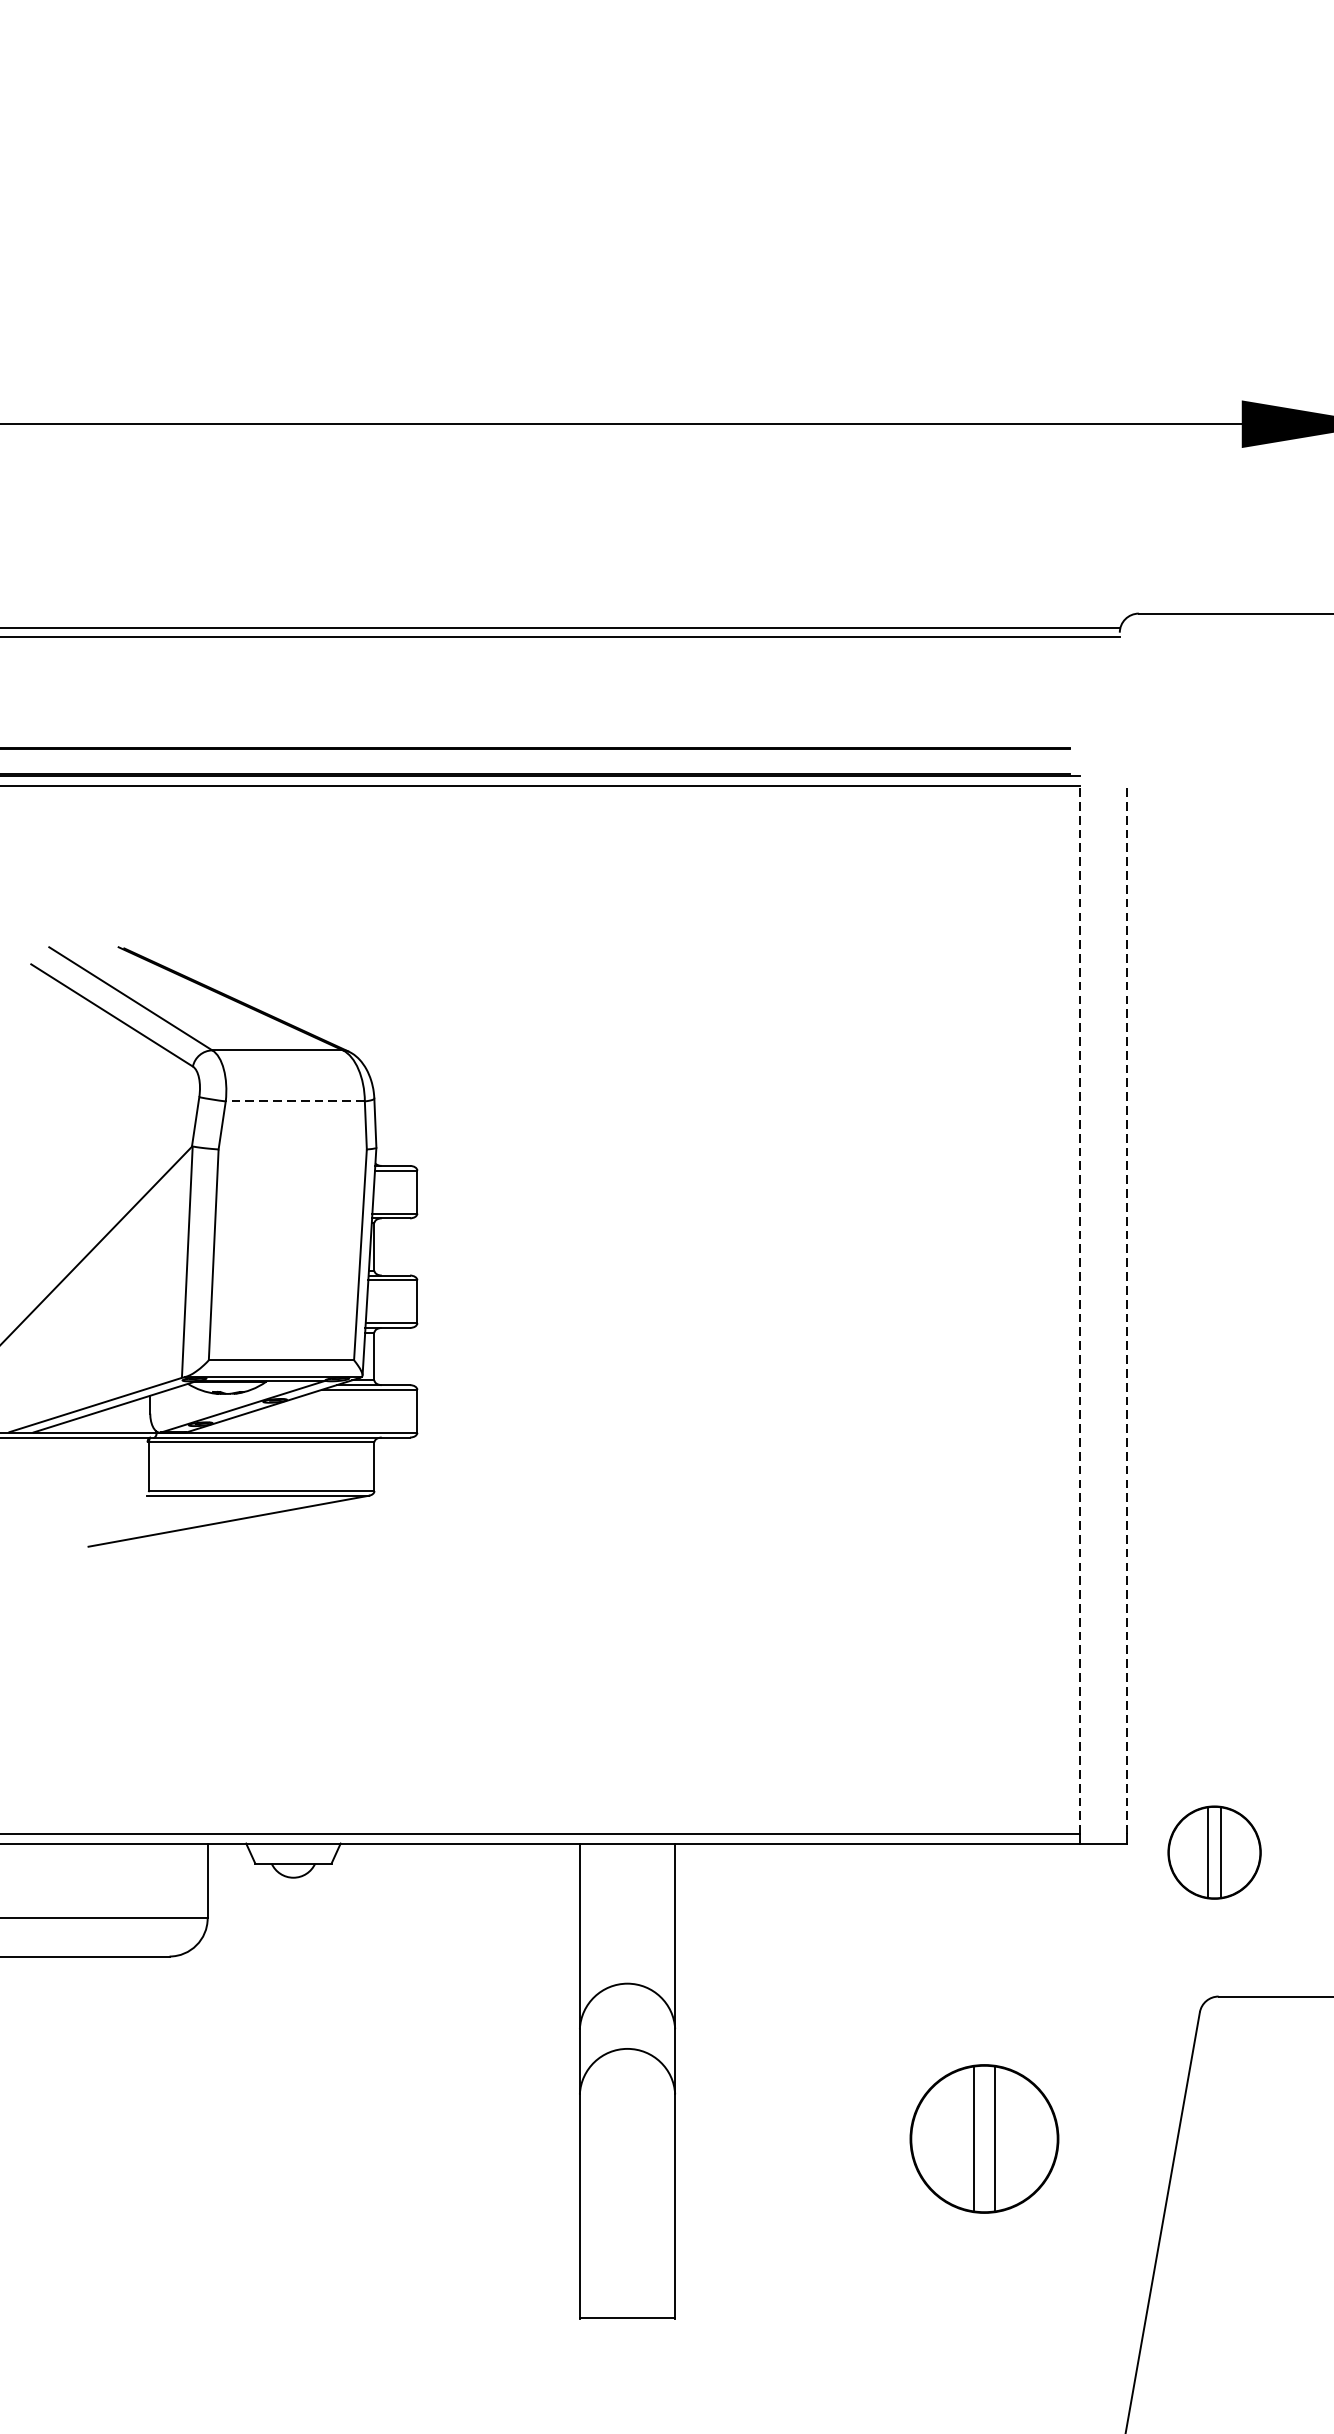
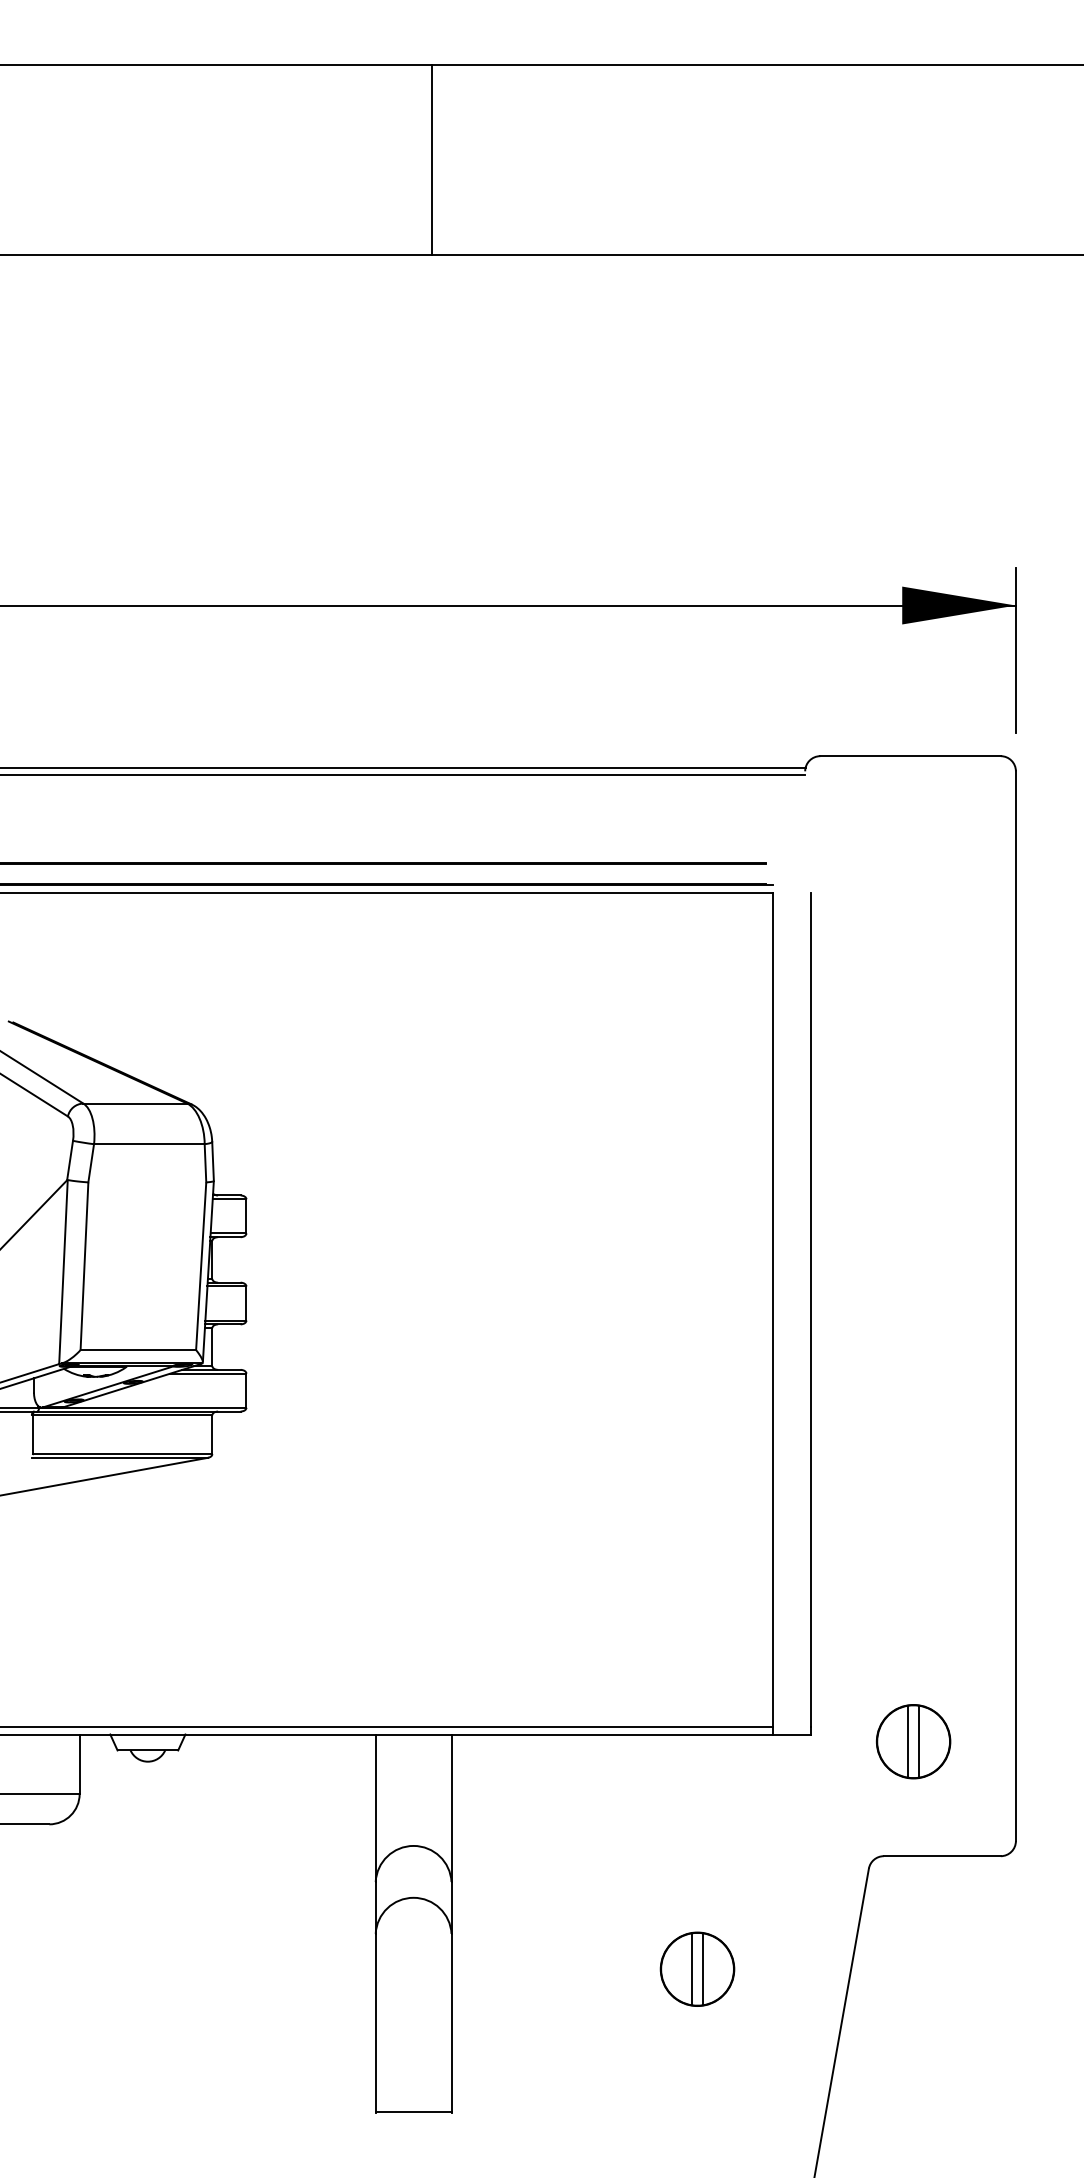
line: (294, 1101) -> (148, 1144), dashed -> solid
line: (1079, 1309) -> (773, 1309), dashed -> solid
line: (1127, 1309) -> (811, 1309), dashed -> solid
part: (1214, 1852) -> (913, 1741), moved
part: (984, 2137) -> (697, 1968), size x0.62

